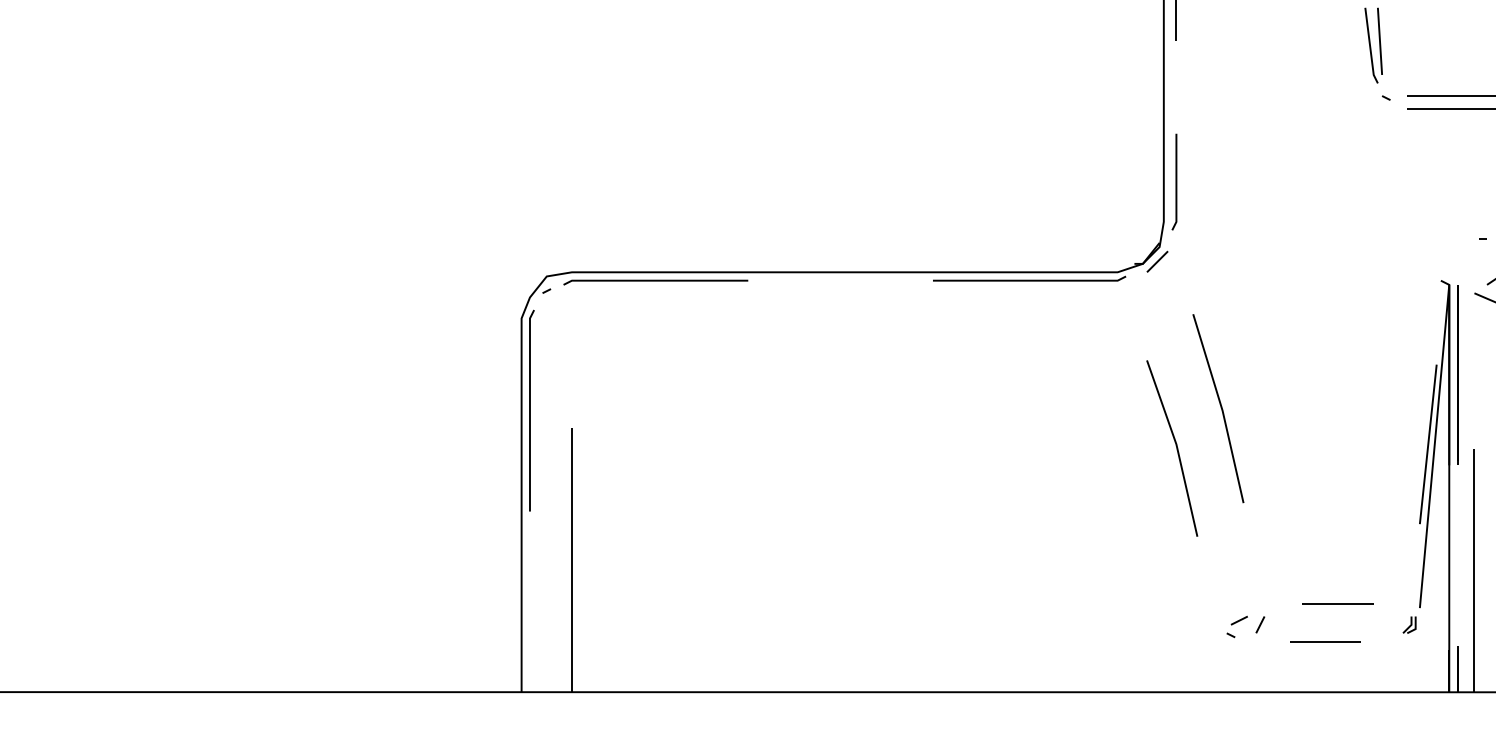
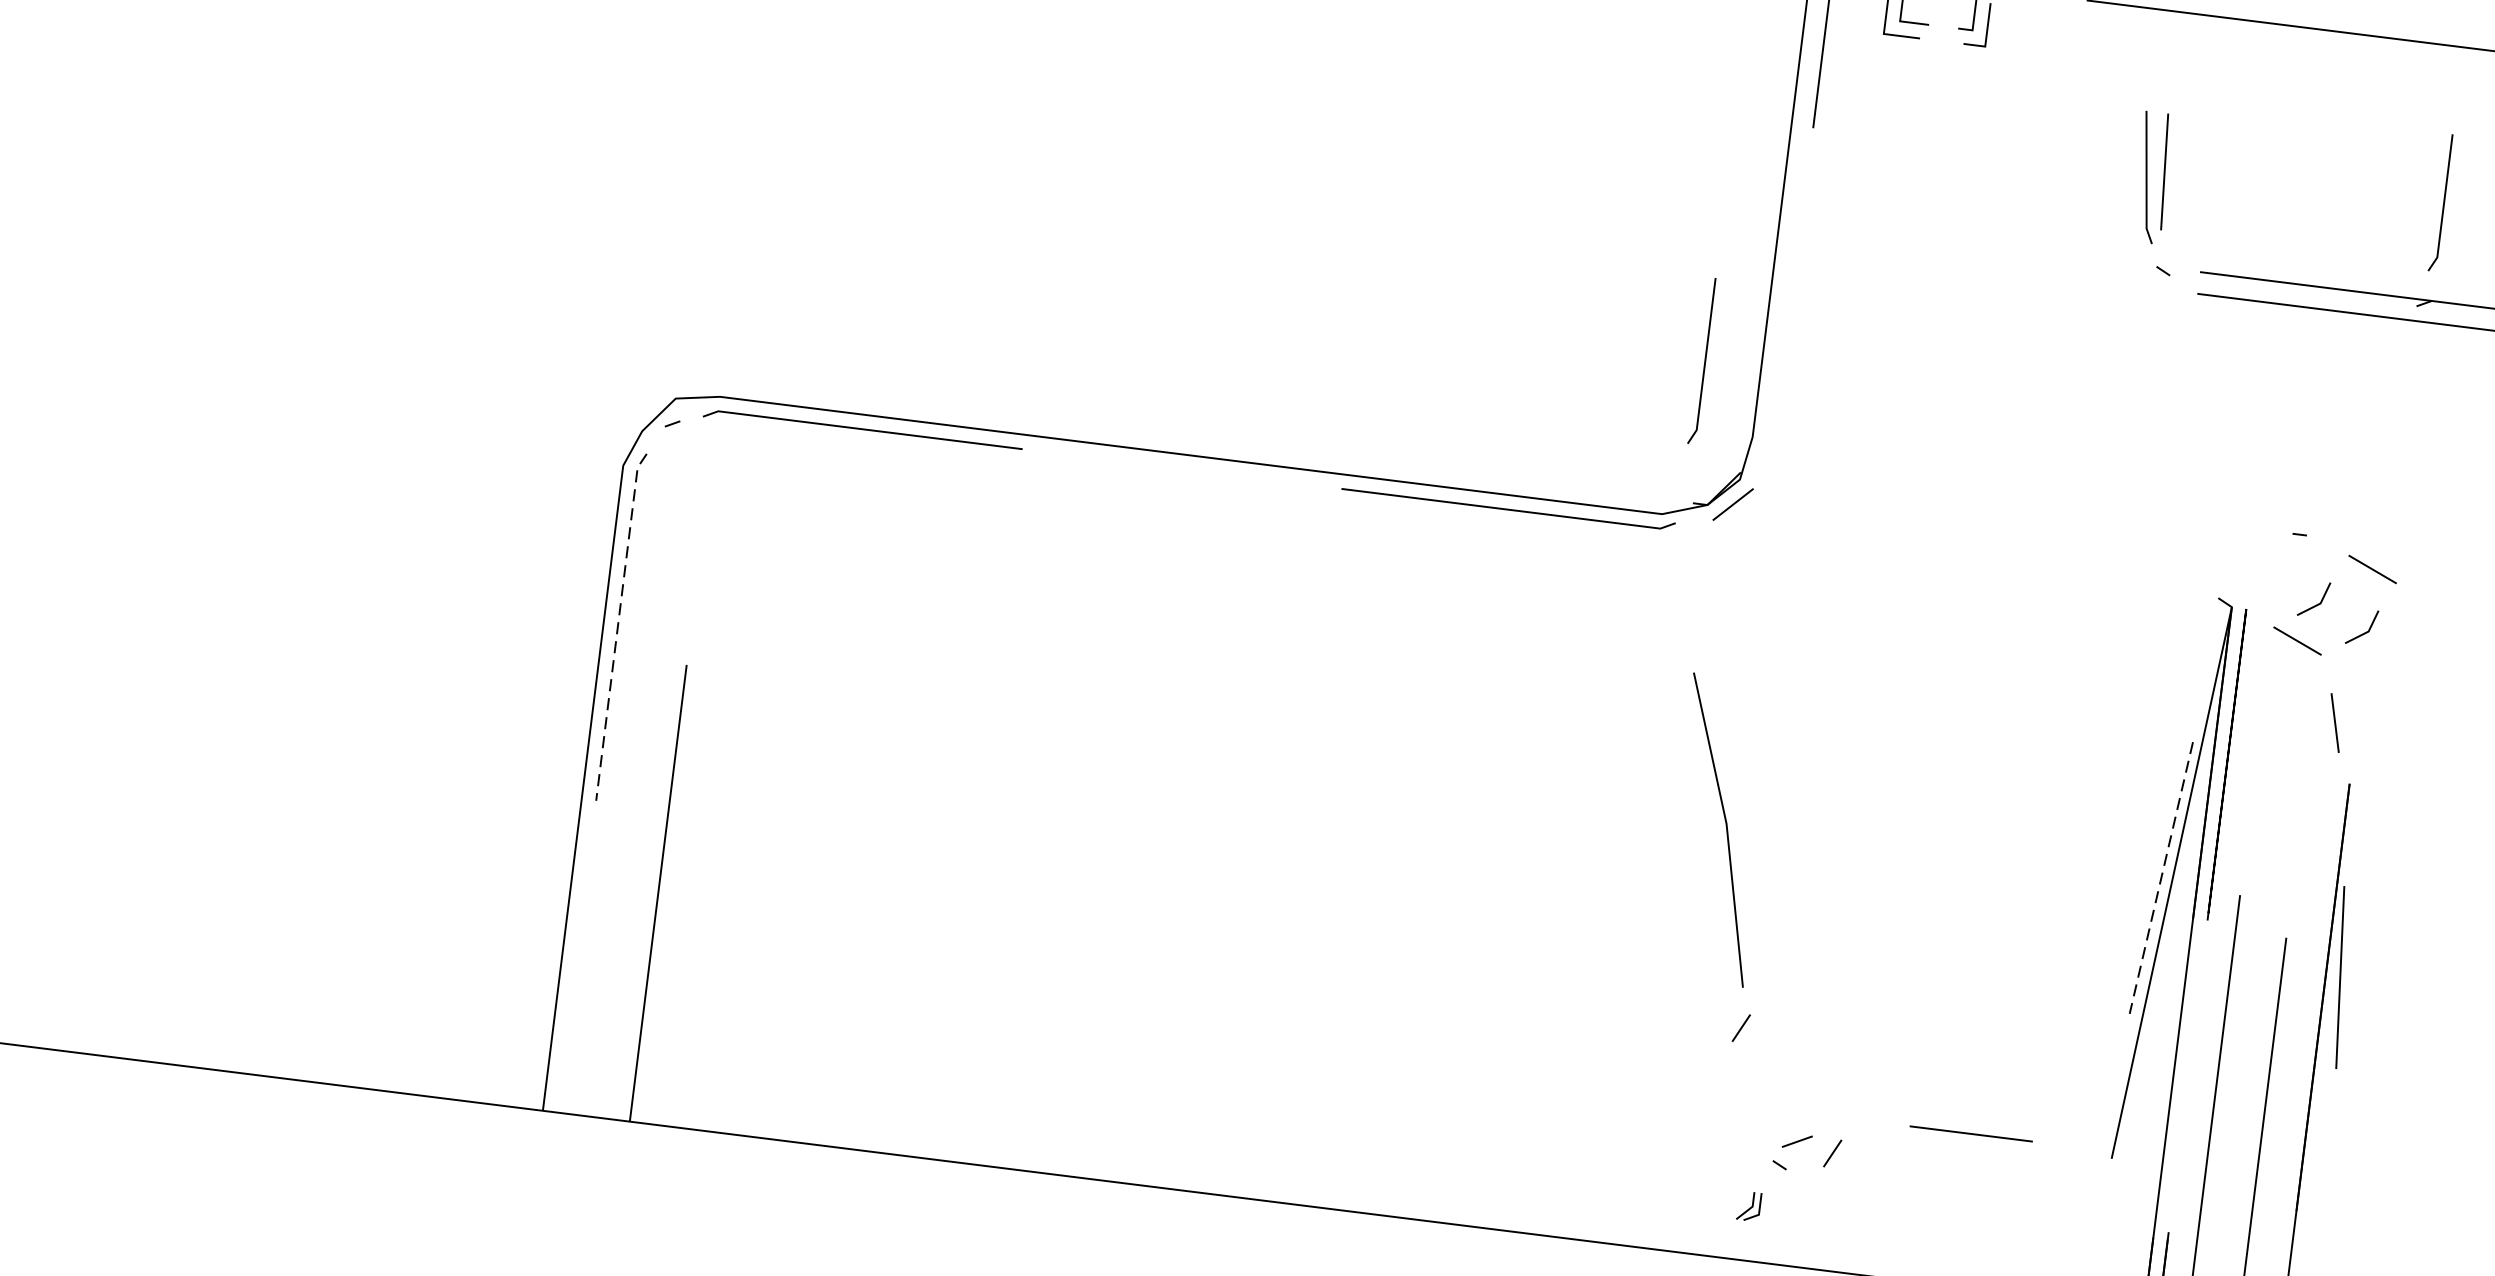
line: (1175, 181) -> (1703, 360), moved
line: (1220, 407) -> (1810, 769), removed
line: (529, 410) -> (617, 626), solid -> dashed
line: (1428, 444) -> (2161, 878), solid -> dashed
line: (1199, 559) -> (1741, 1027), added
part: (1409, 624) -> (1749, 1205), moved
line: (1325, 641) -> (1941, 1196), removed

